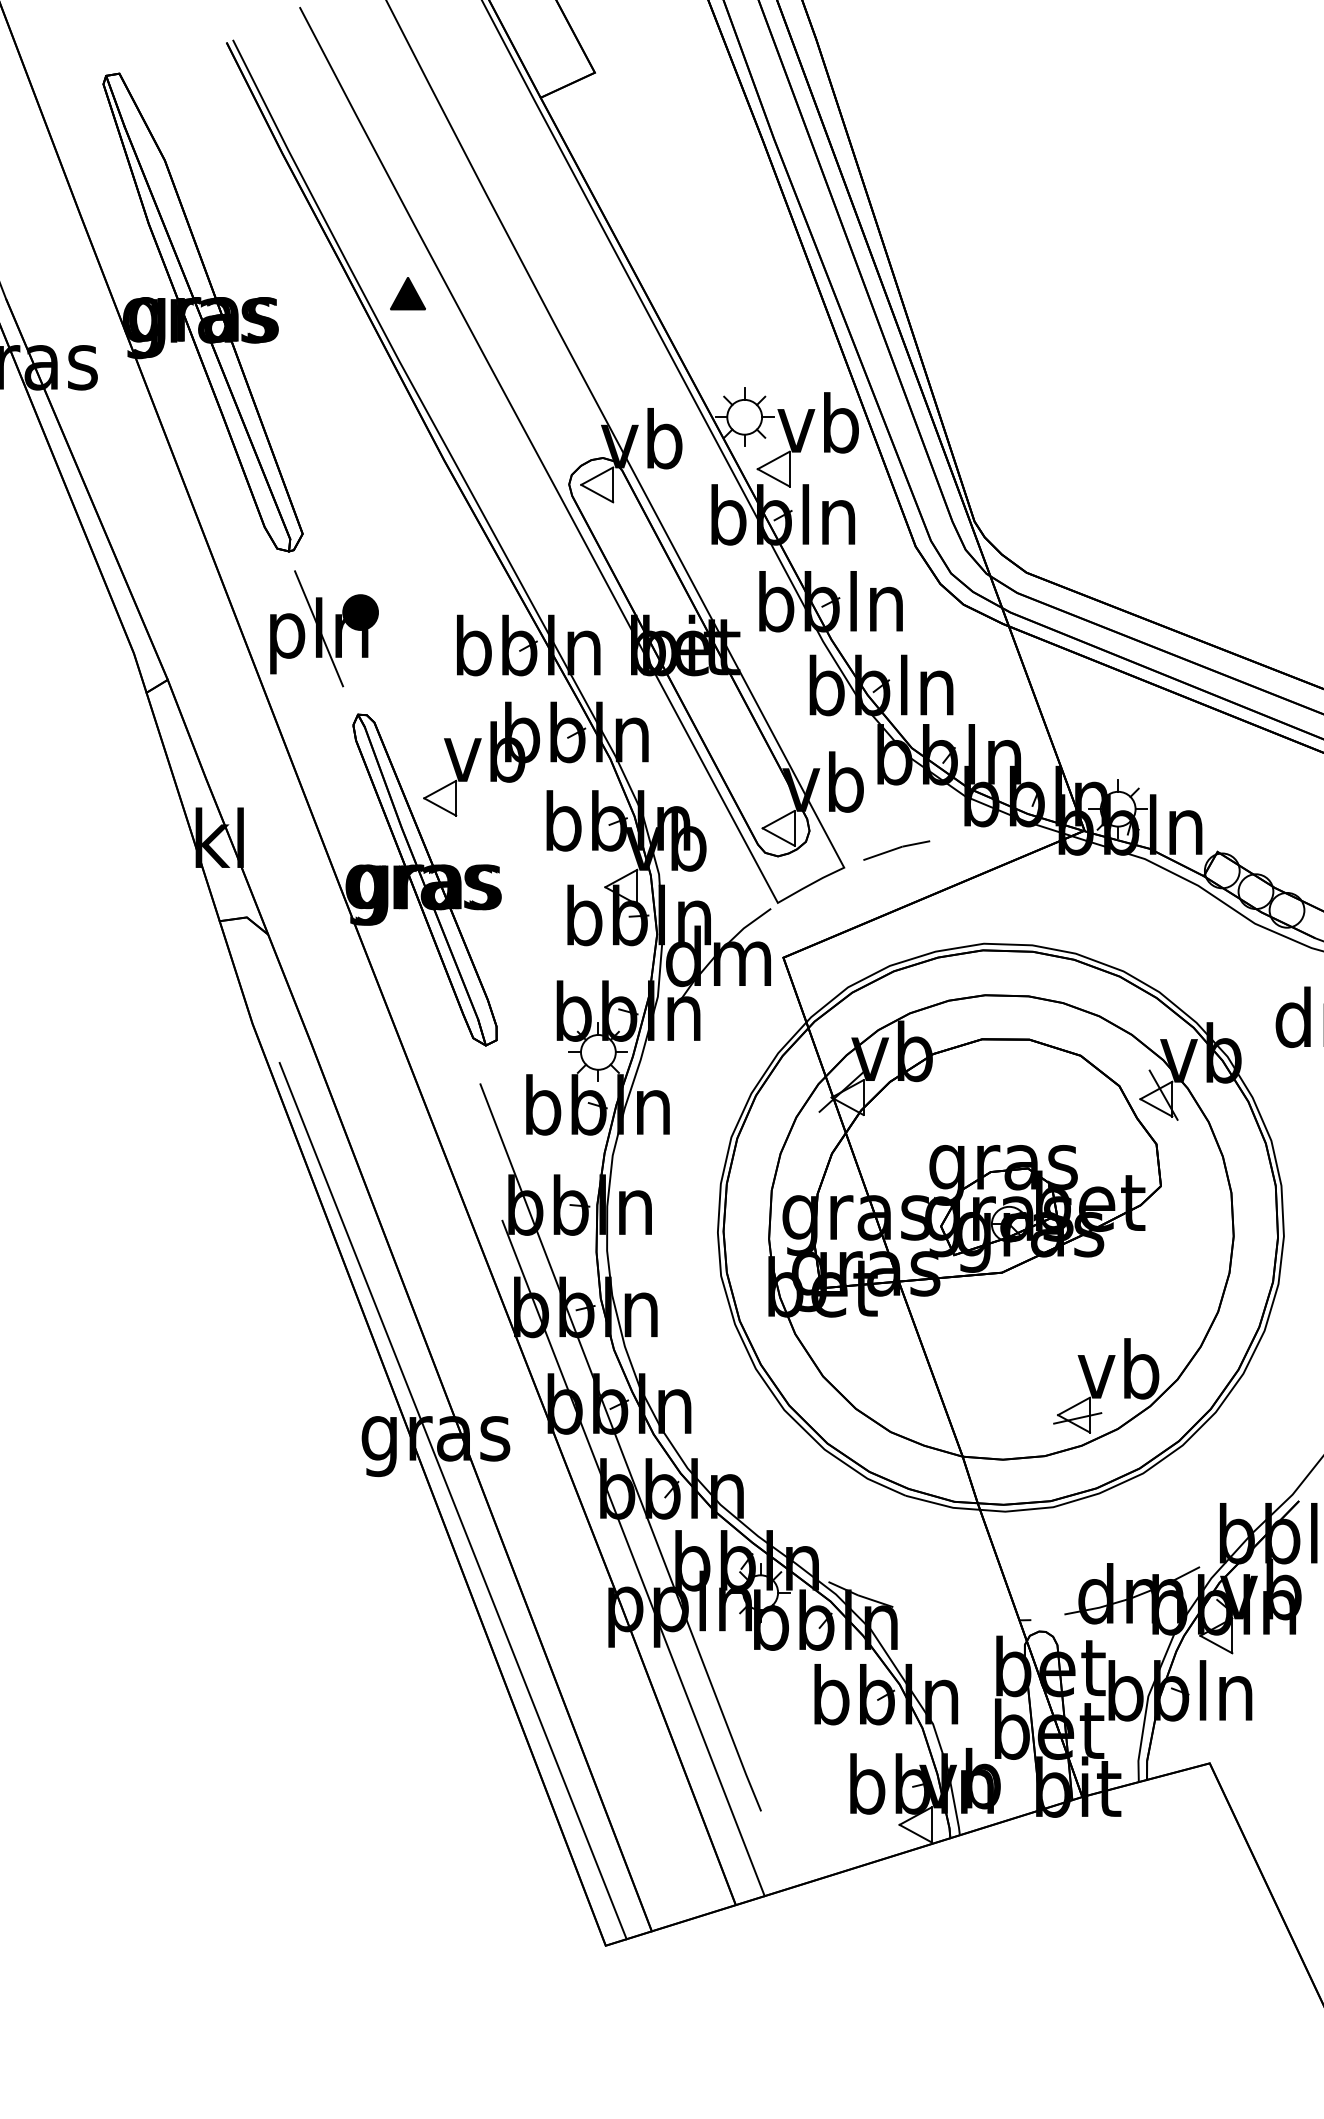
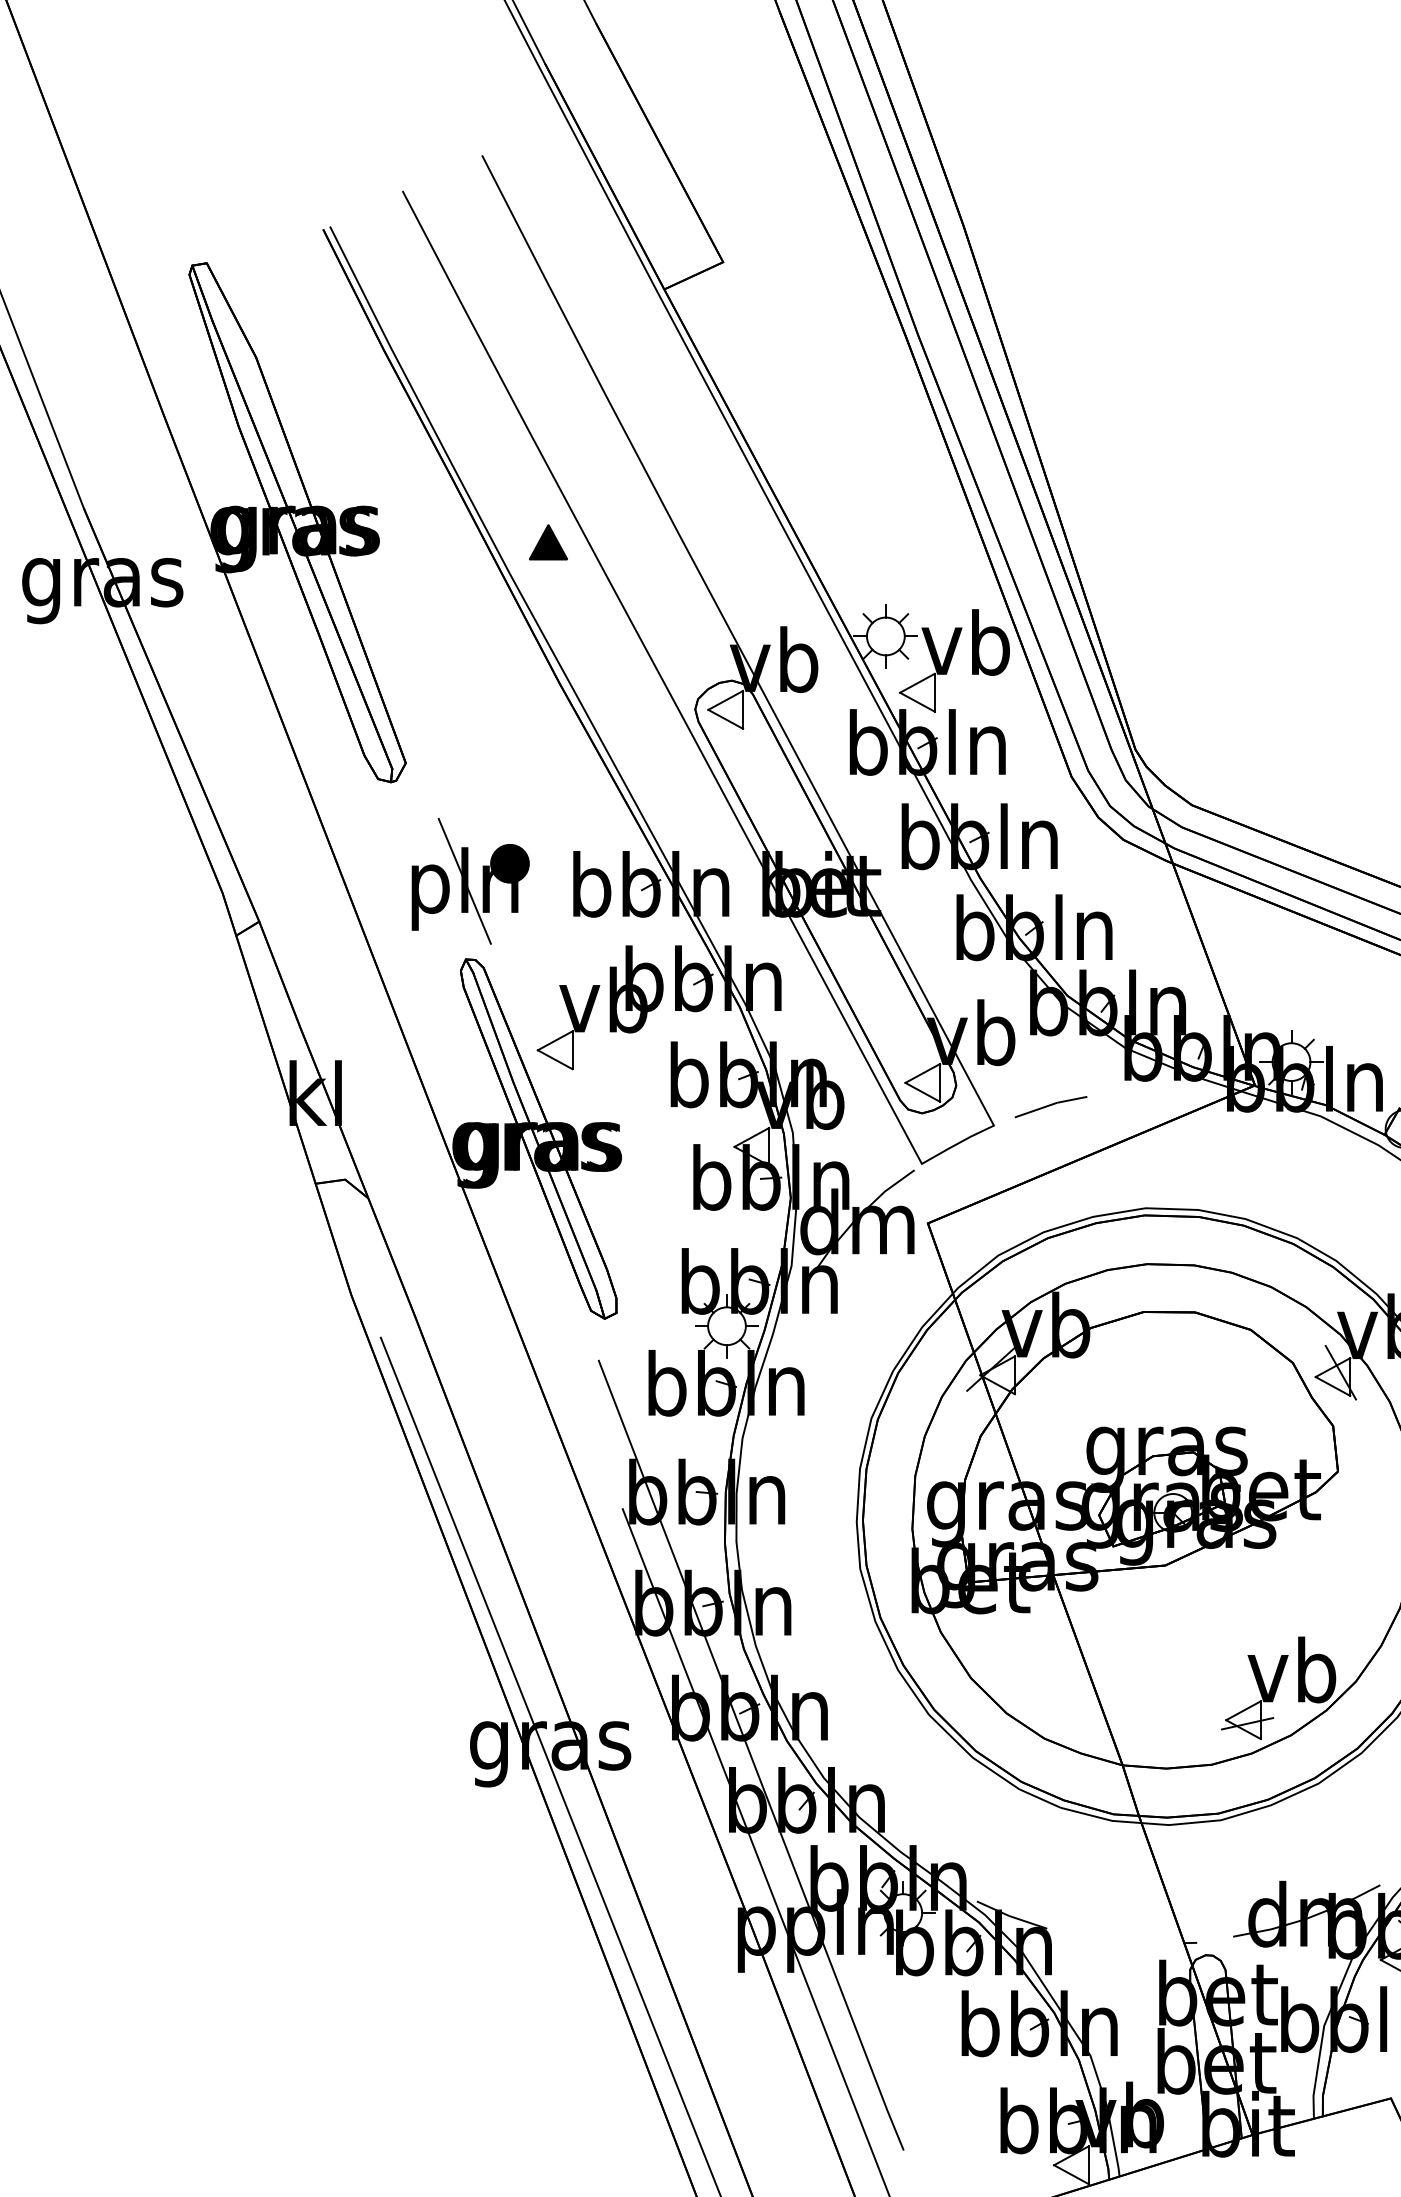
part: (407, 293) -> (547, 542), moved
part: (324, 628) -> (470, 881), moved

